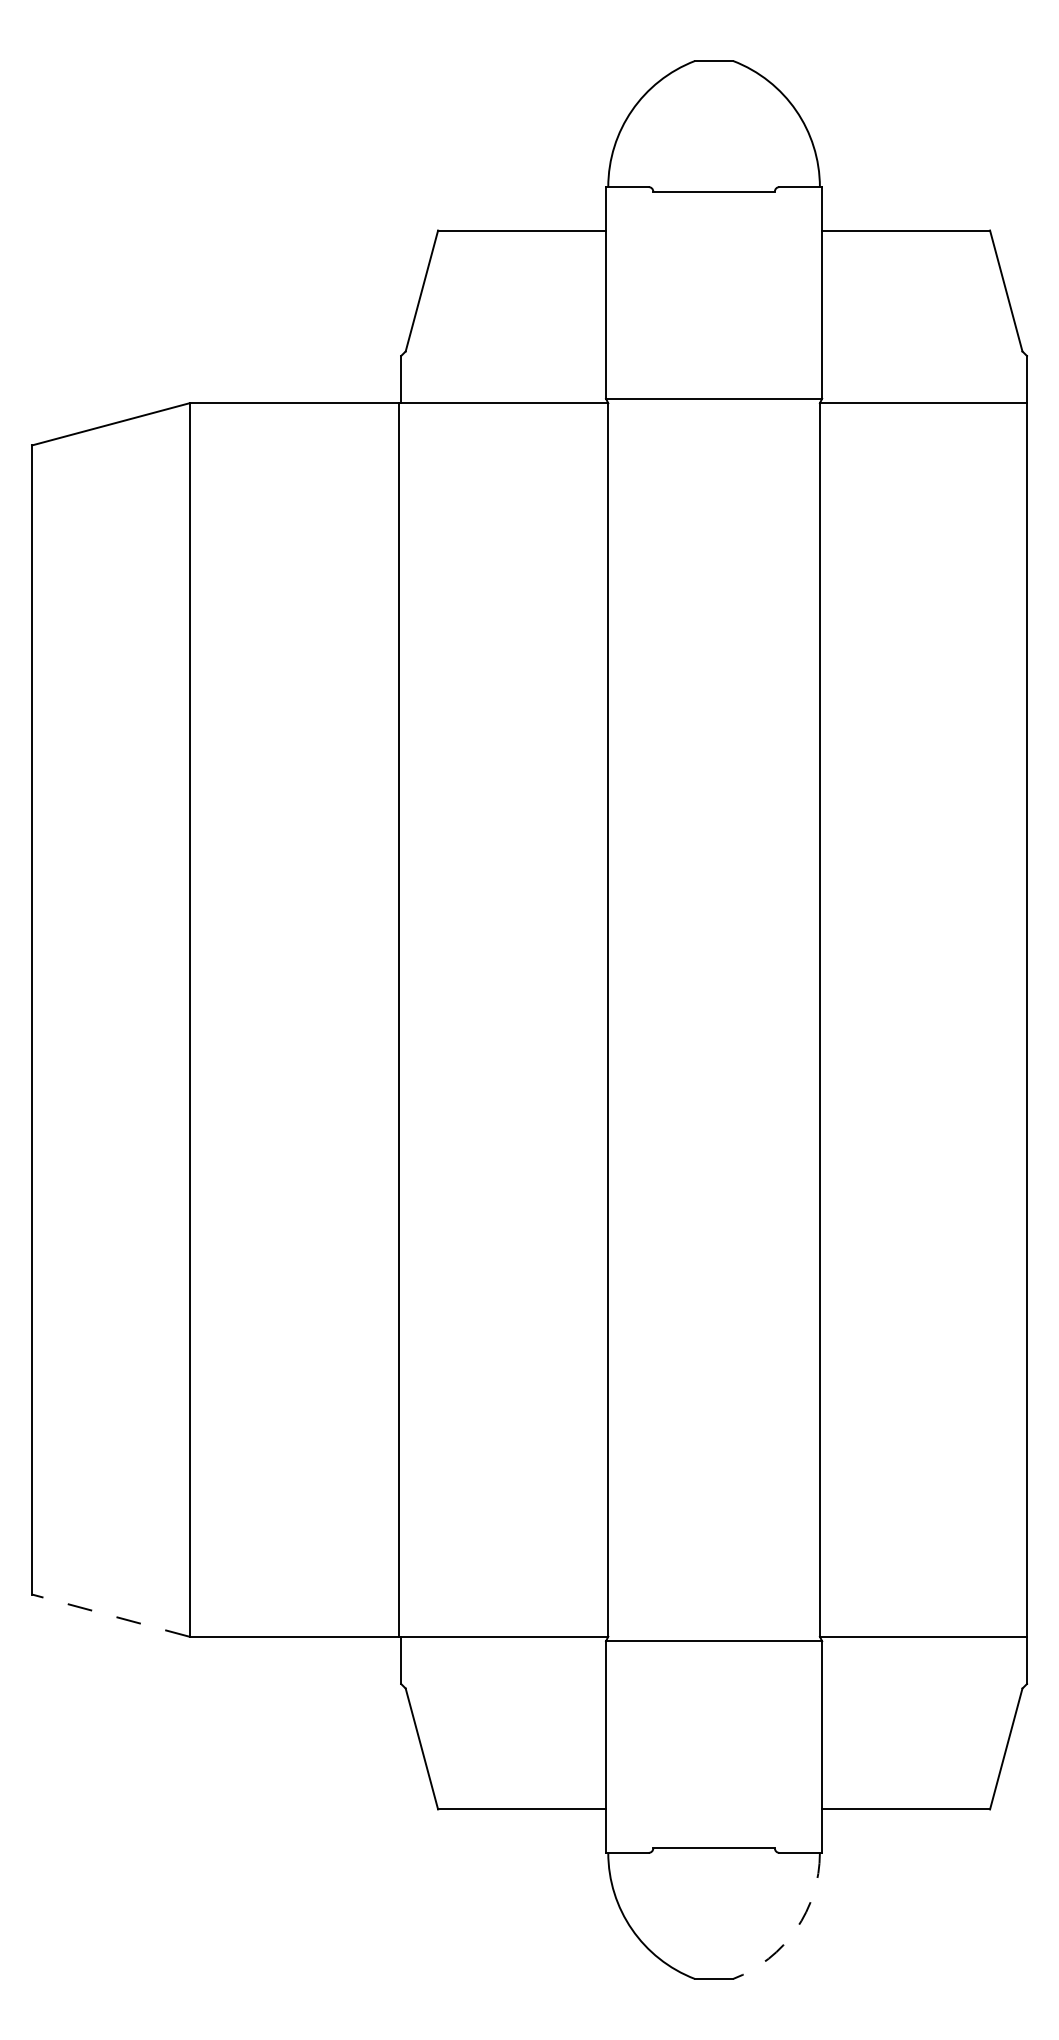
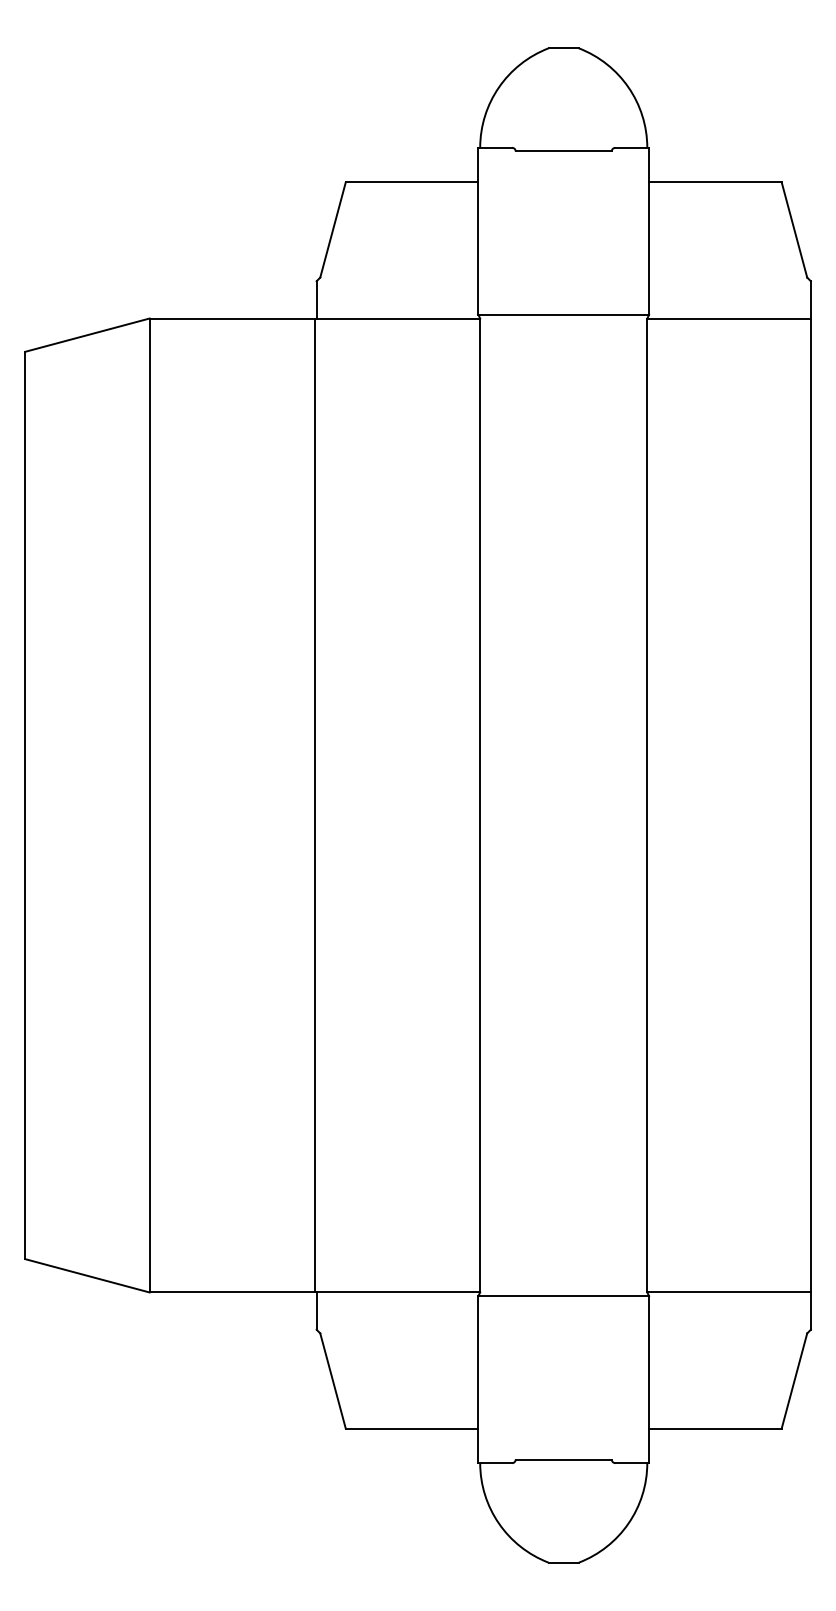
line: (109, 1615) -> (86, 1275), dashed -> solid
arc: (796, 1929) -> (628, 1523), dashed -> solid

